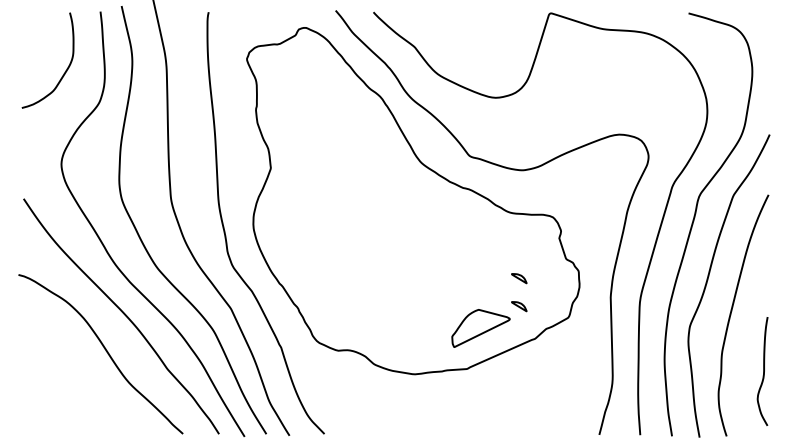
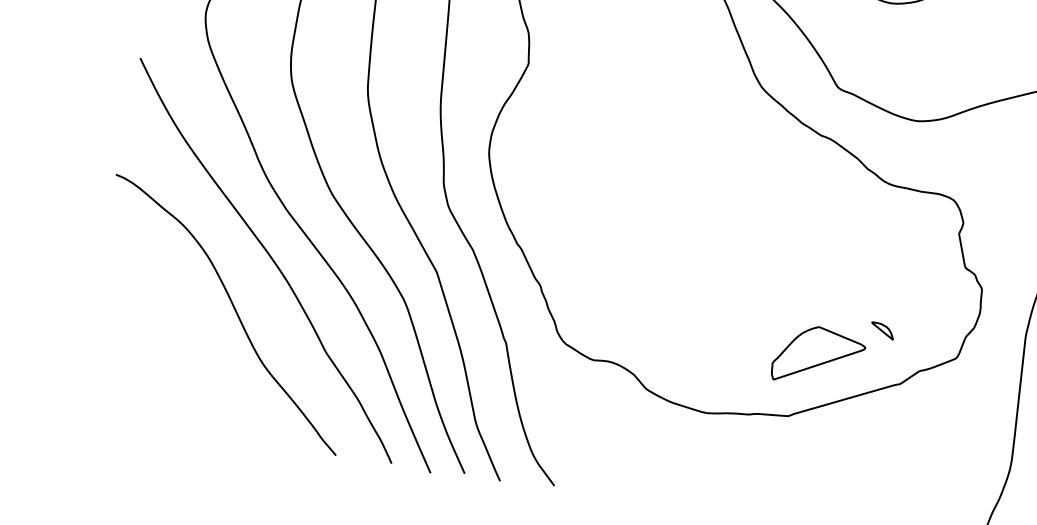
part: (519, 278) -> (888, 287), removed

